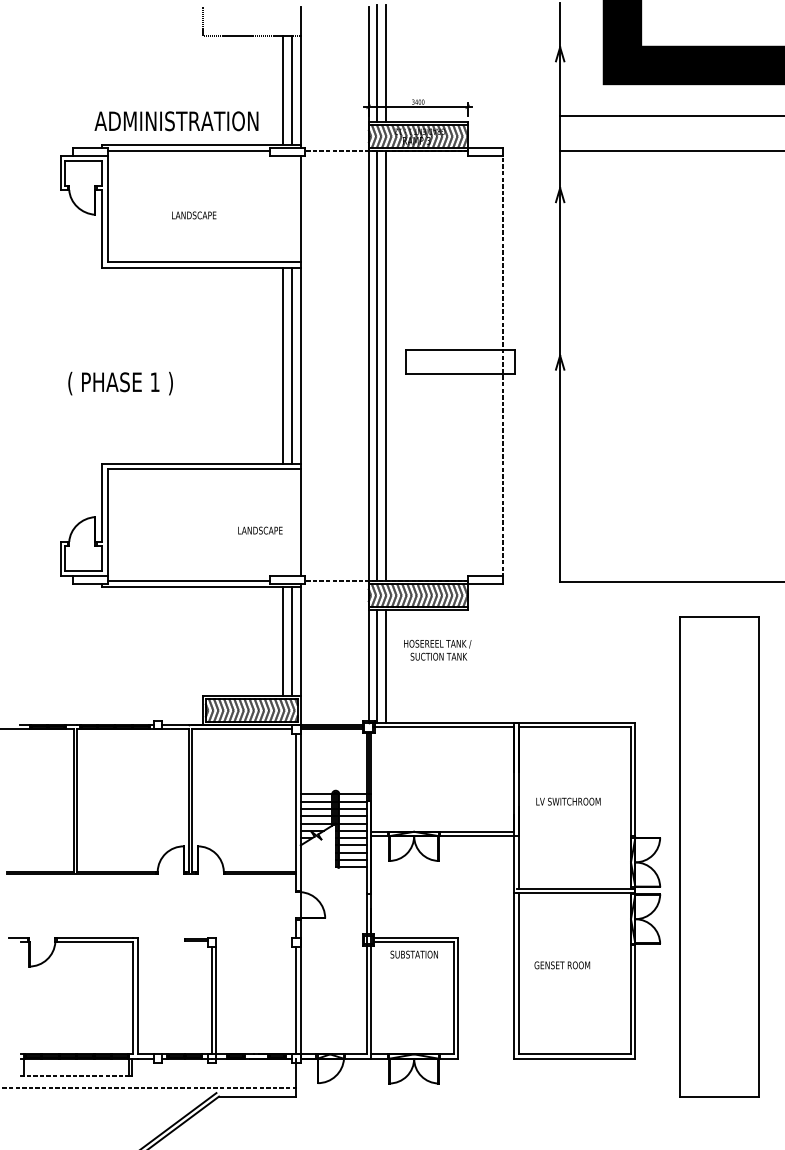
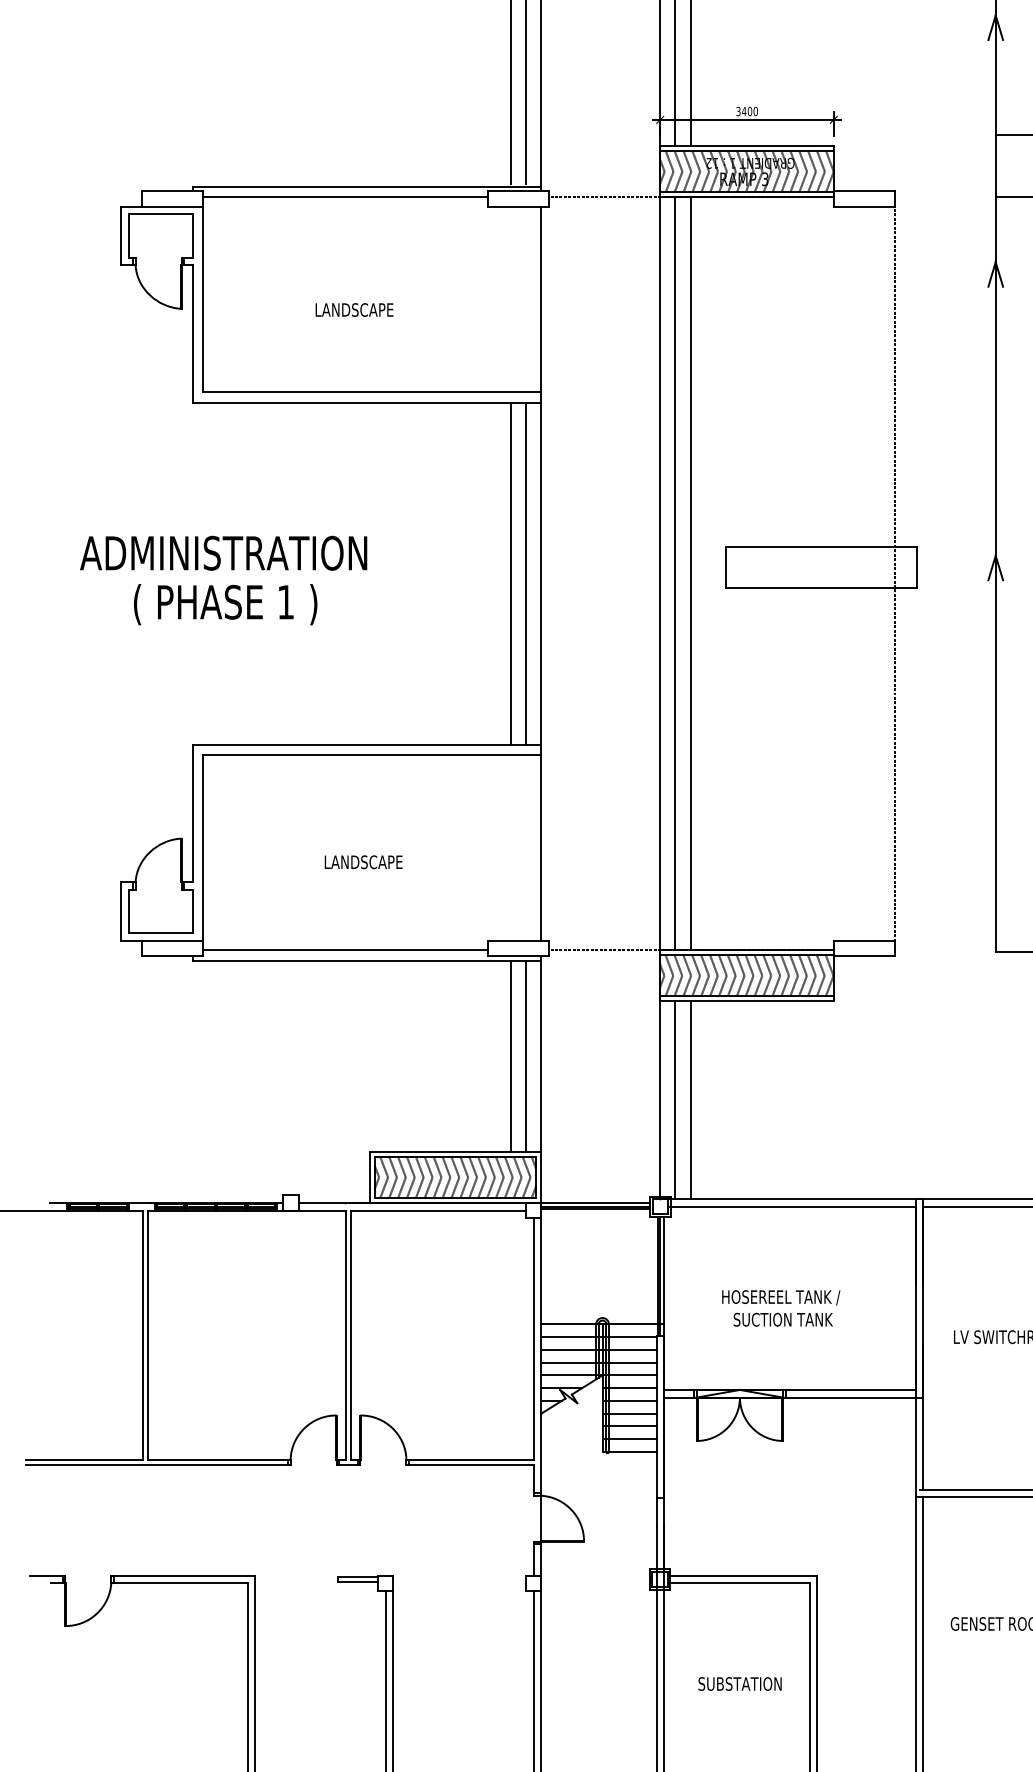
text: (176, 121) -> (223, 553), moved
text: (260, 530) -> (363, 862), moved
text: (437, 649) -> (780, 1307), moved
text: (413, 954) -> (738, 1683), moved

